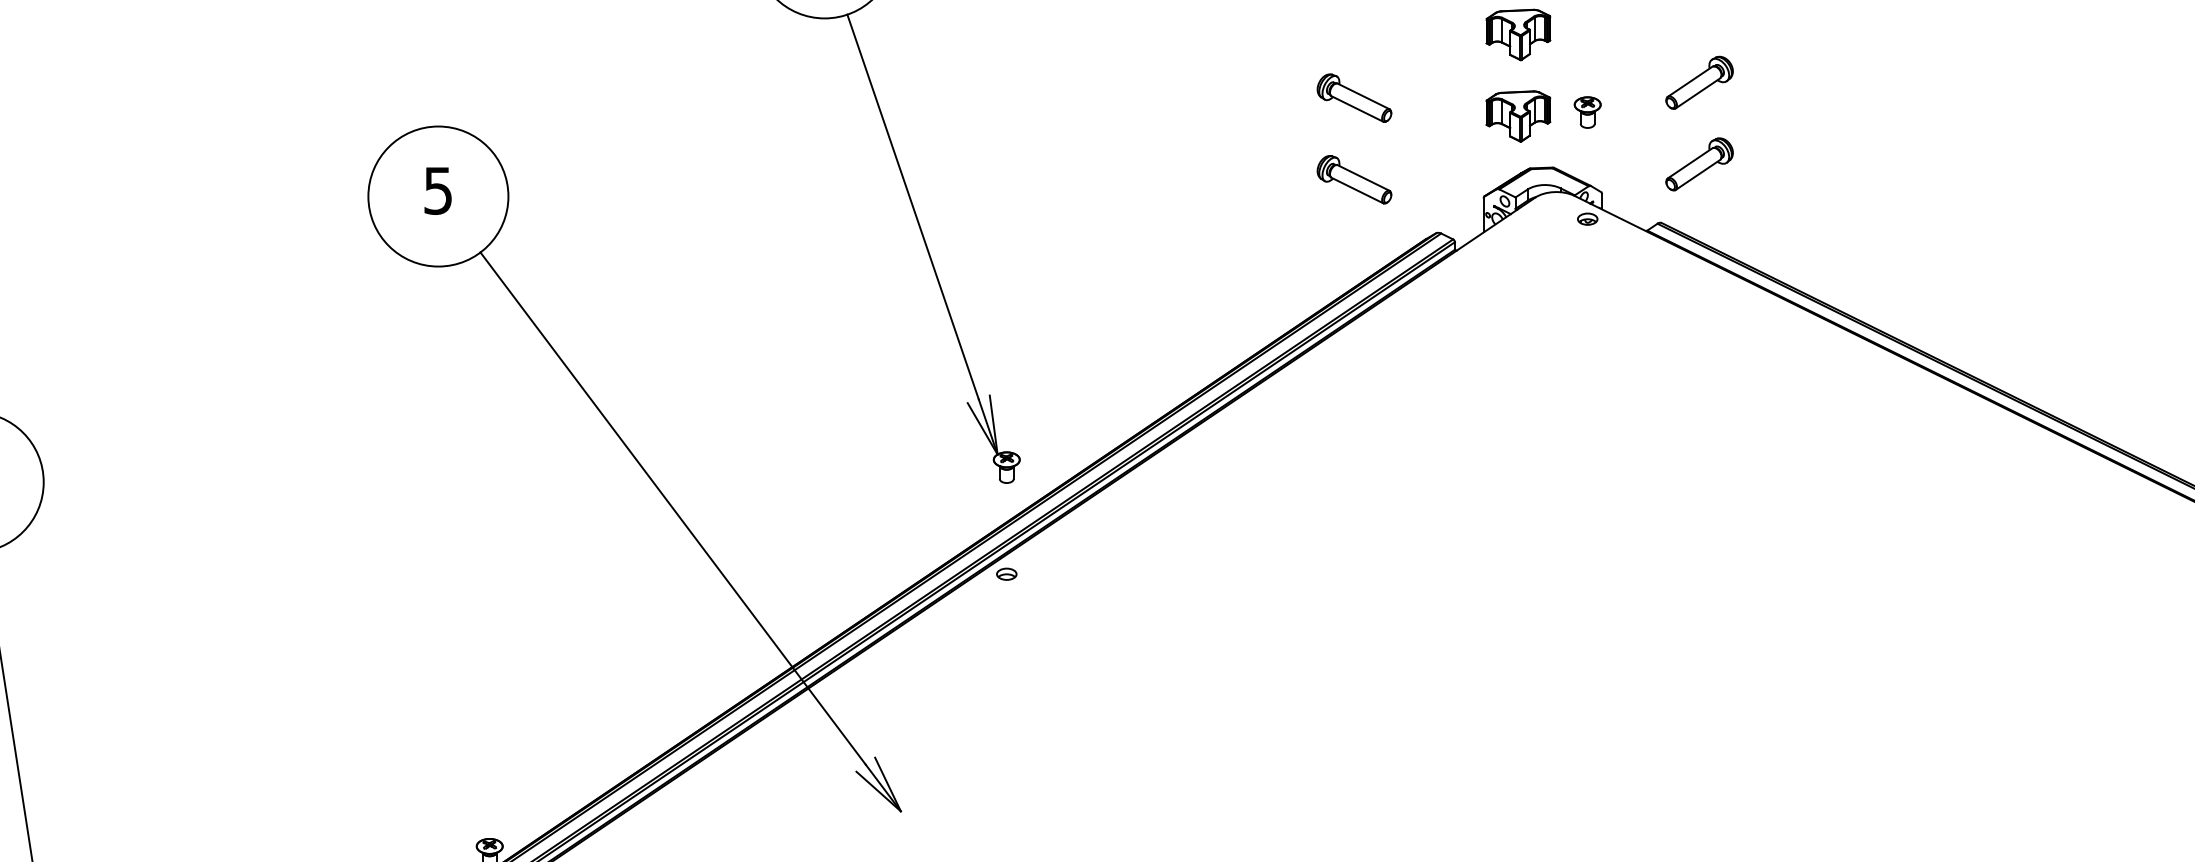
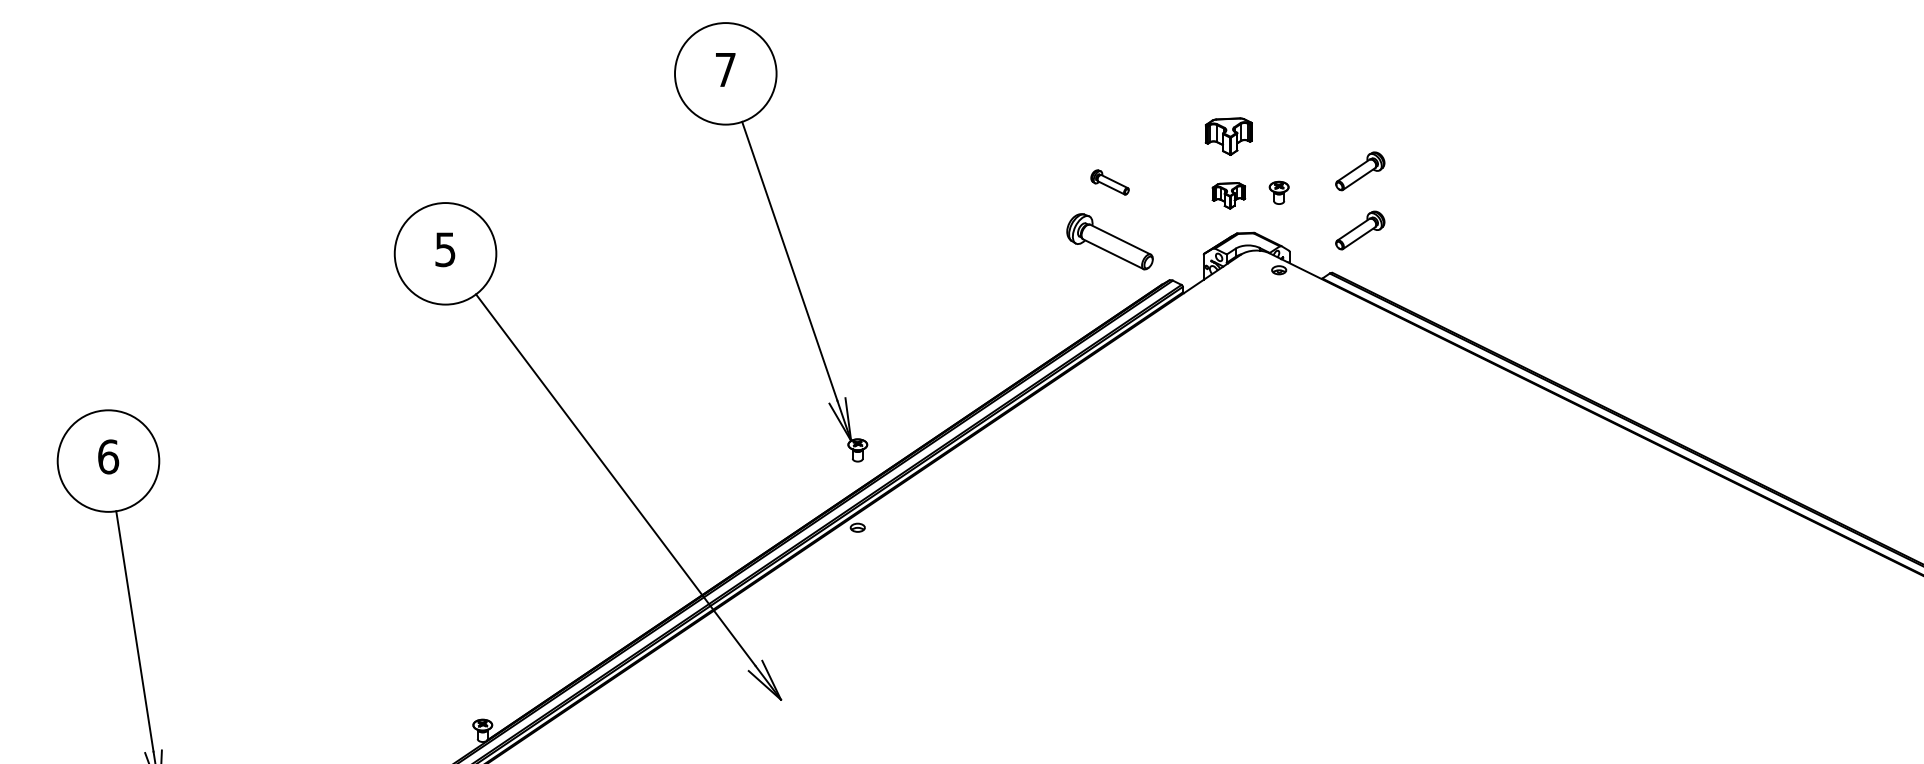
part: (1353, 98) -> (1109, 182), size x0.7
part: (1517, 116) -> (1228, 195), size x0.7
part: (1353, 179) -> (1109, 241), size x1.6

